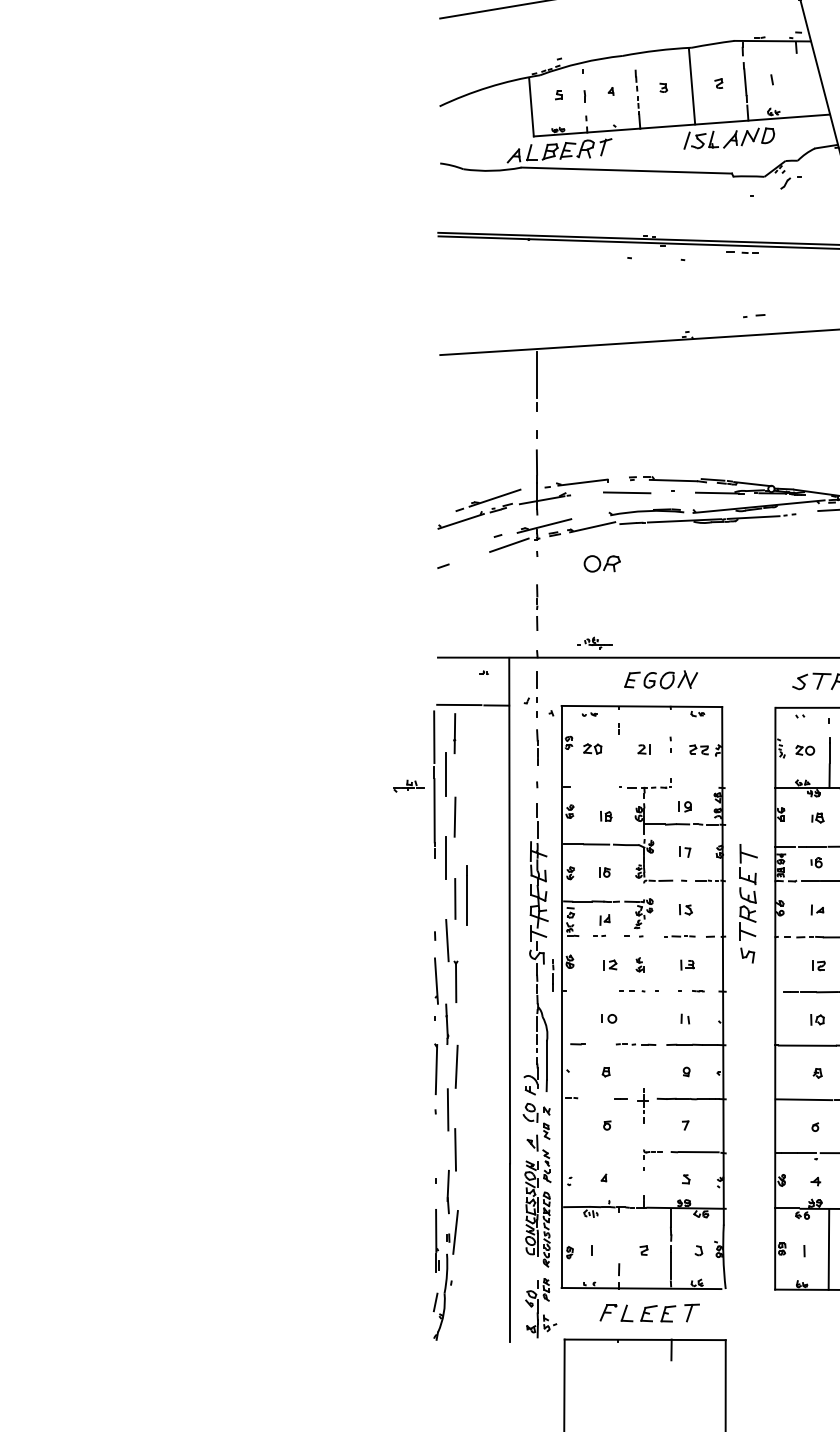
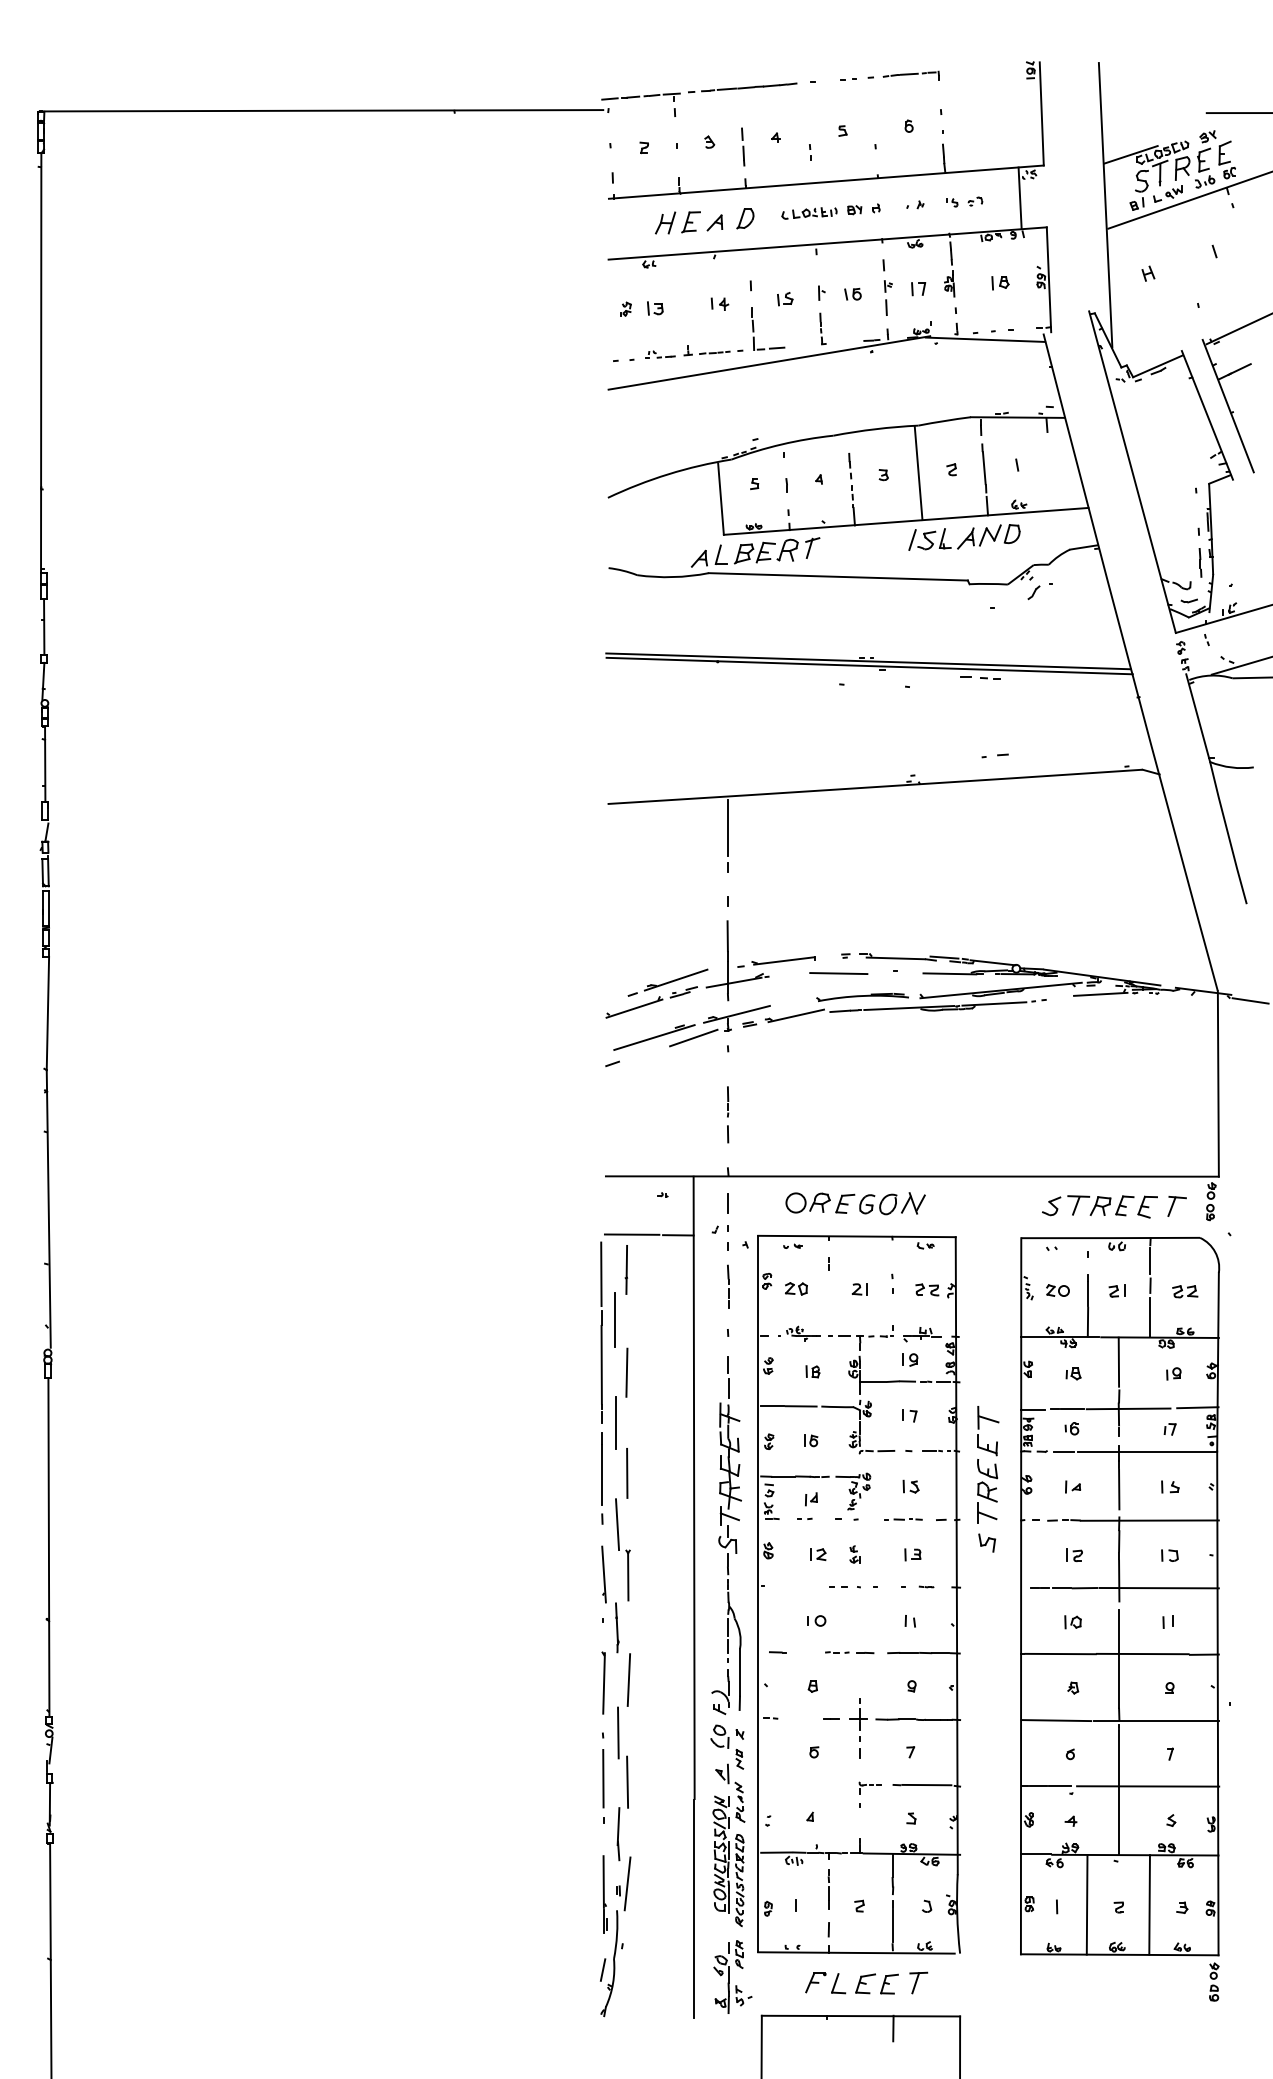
line: (477, 544) -> (654, 1037), added
part: (601, 563) -> (807, 1202), moved
part: (595, 643) -> (799, 1333), moved
part: (409, 786) -> (922, 1334), moved
line: (466, 894) -> (601, 1468), moved
line: (553, 975) -> (828, 1889), moved
part: (643, 1106) -> (858, 1728), size x1.43
line: (436, 1146) -> (603, 1778), added

